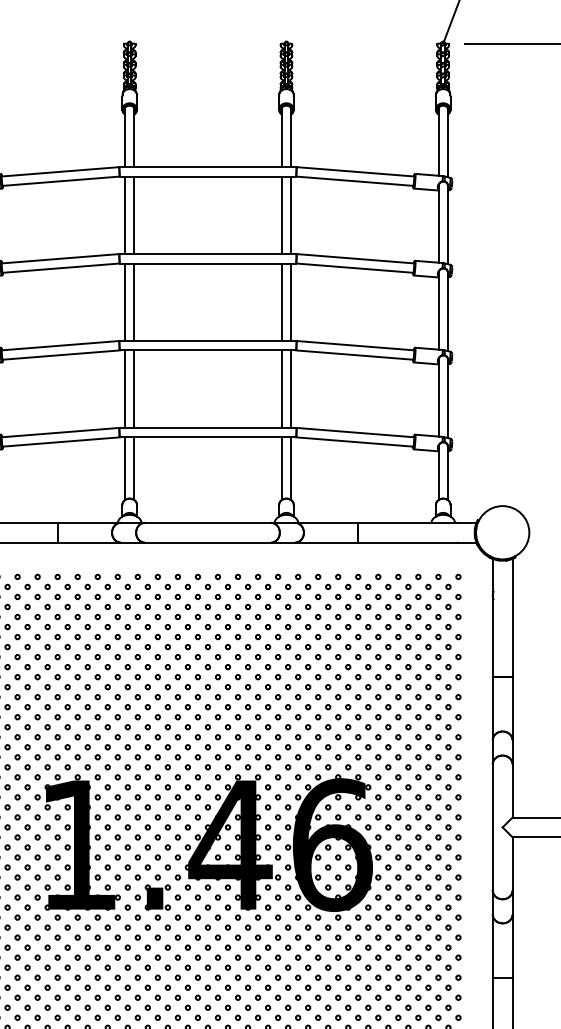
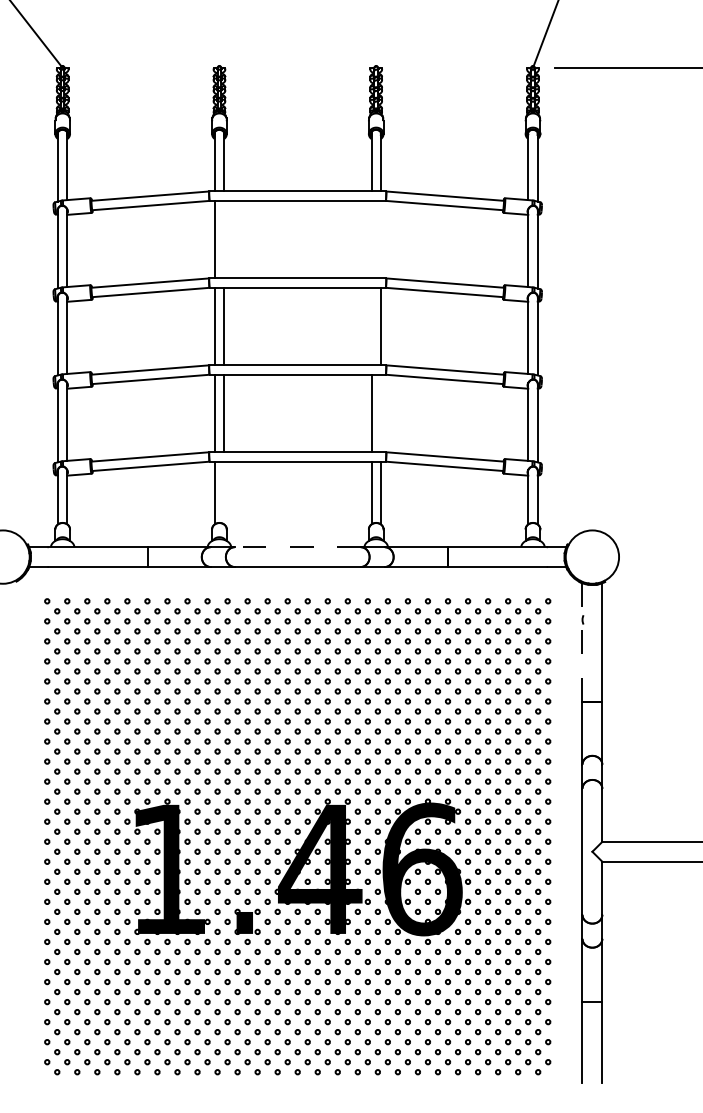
line: (134, 215) -> (224, 239), removed
line: (281, 215) -> (371, 239), removed
line: (290, 215) -> (380, 239), removed
line: (281, 302) -> (371, 326), removed
line: (290, 389) -> (380, 413), removed
line: (134, 468) -> (224, 492), removed
line: (207, 523) -> (297, 547), solid -> dashed
line: (492, 618) -> (582, 642), solid -> dashed

